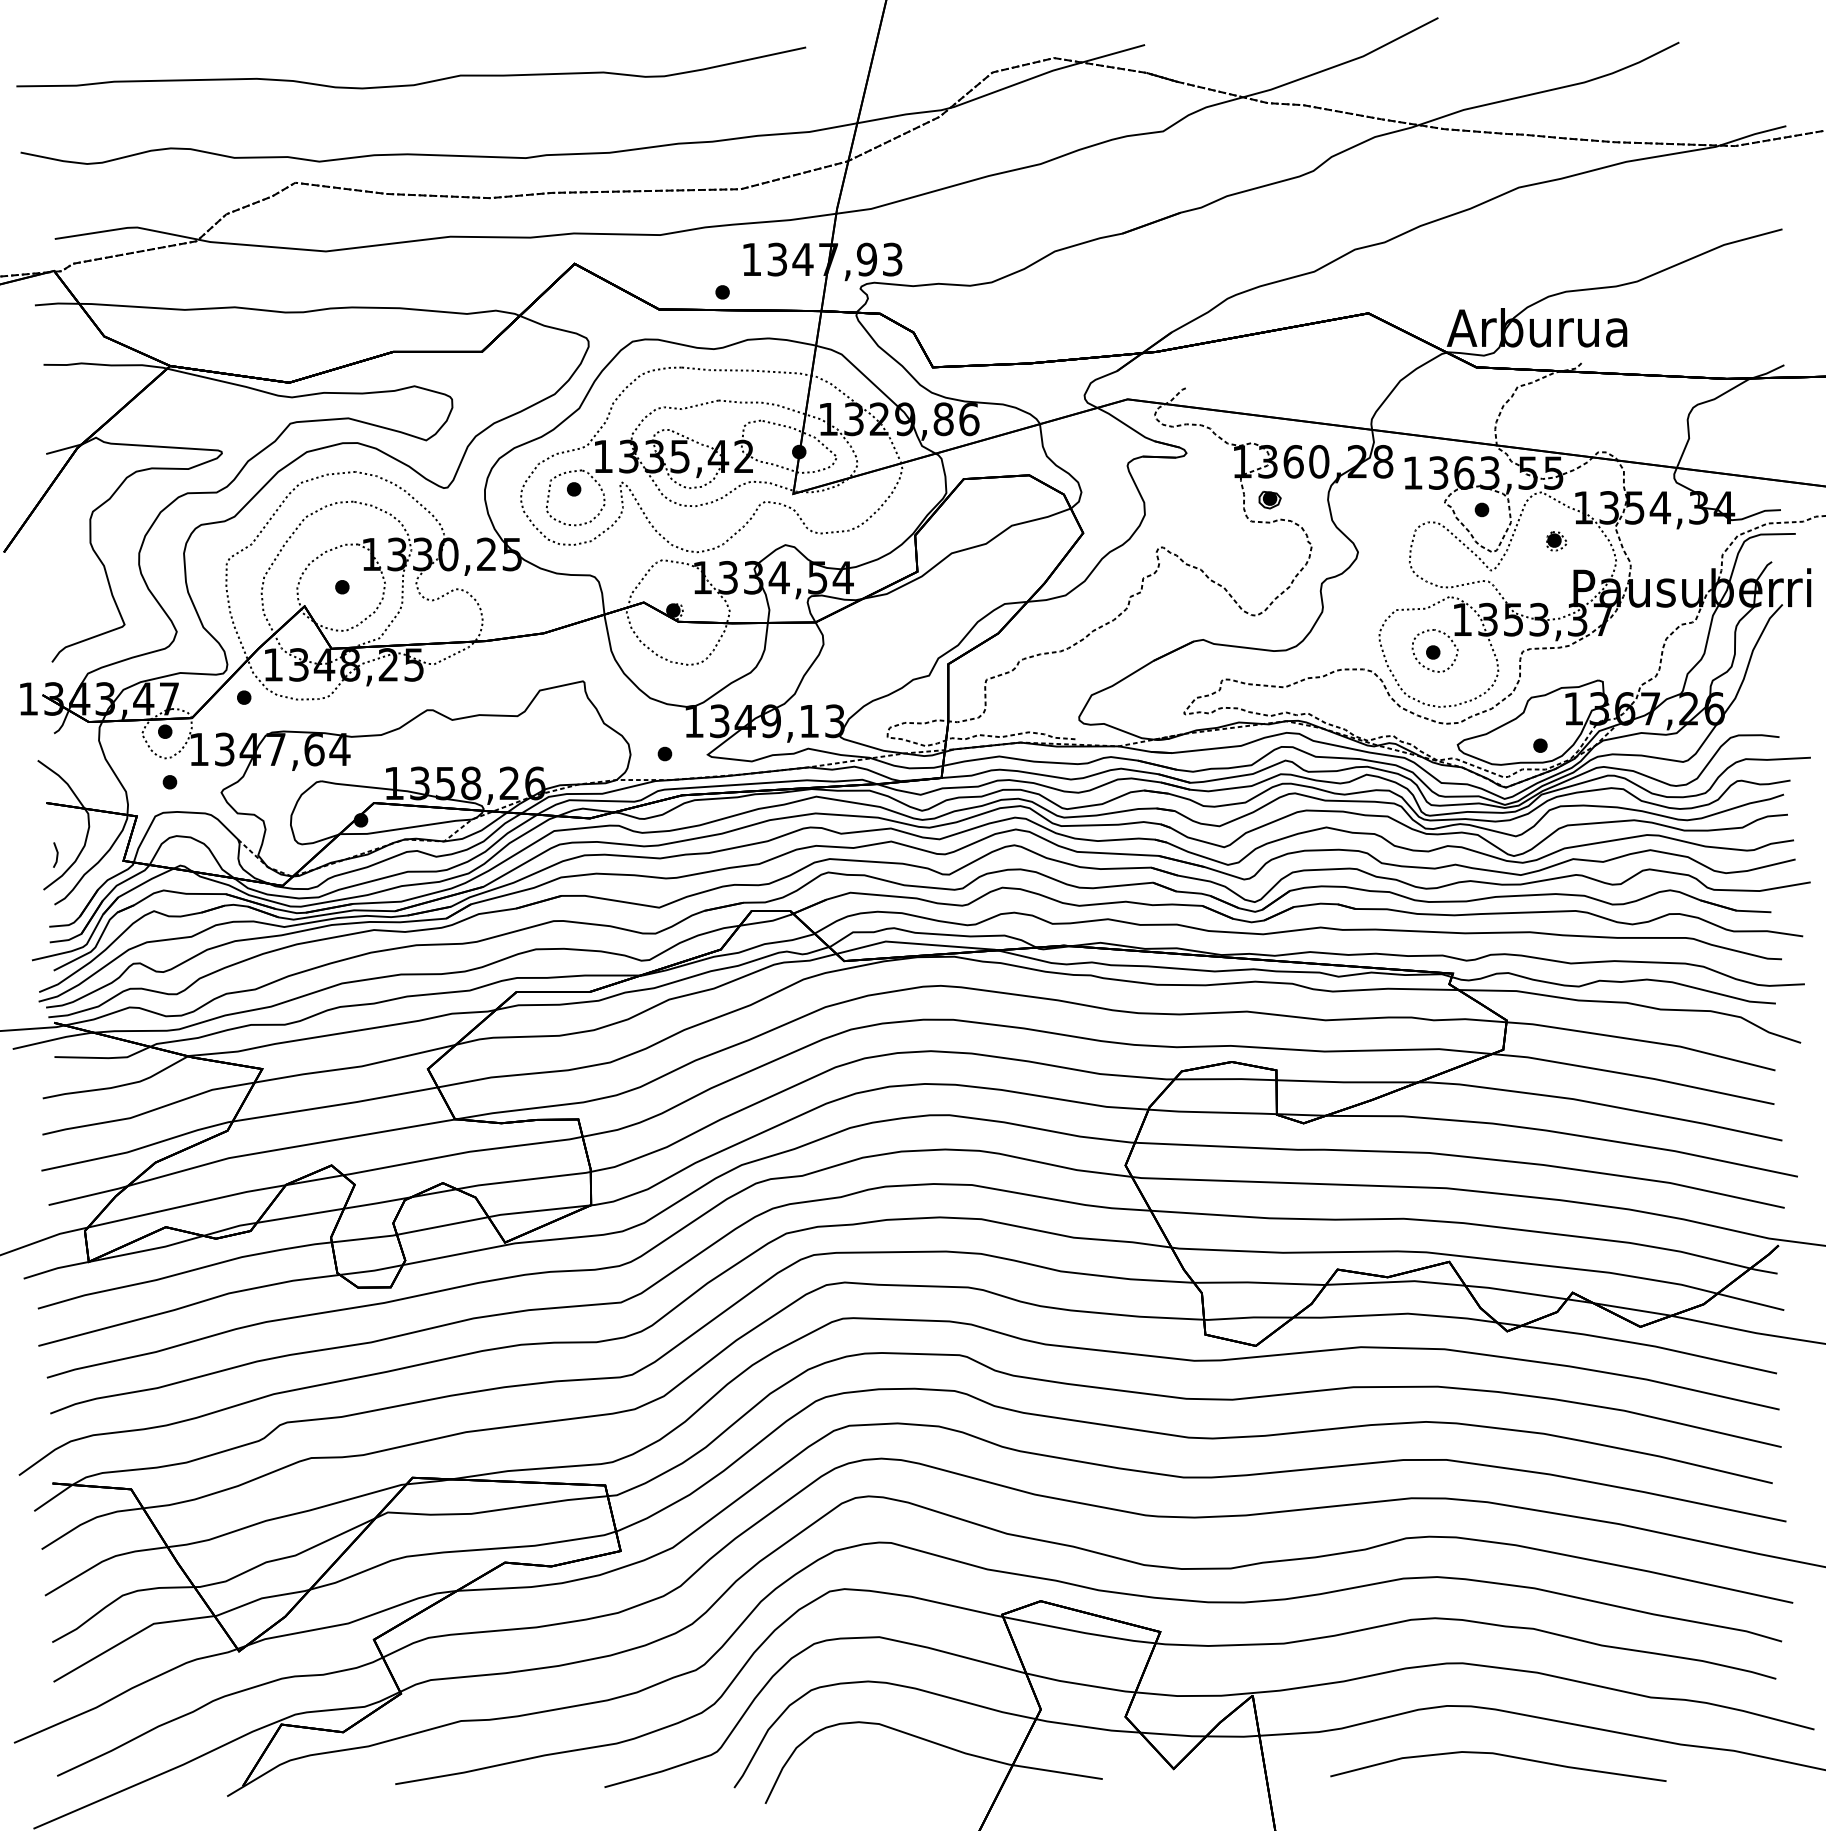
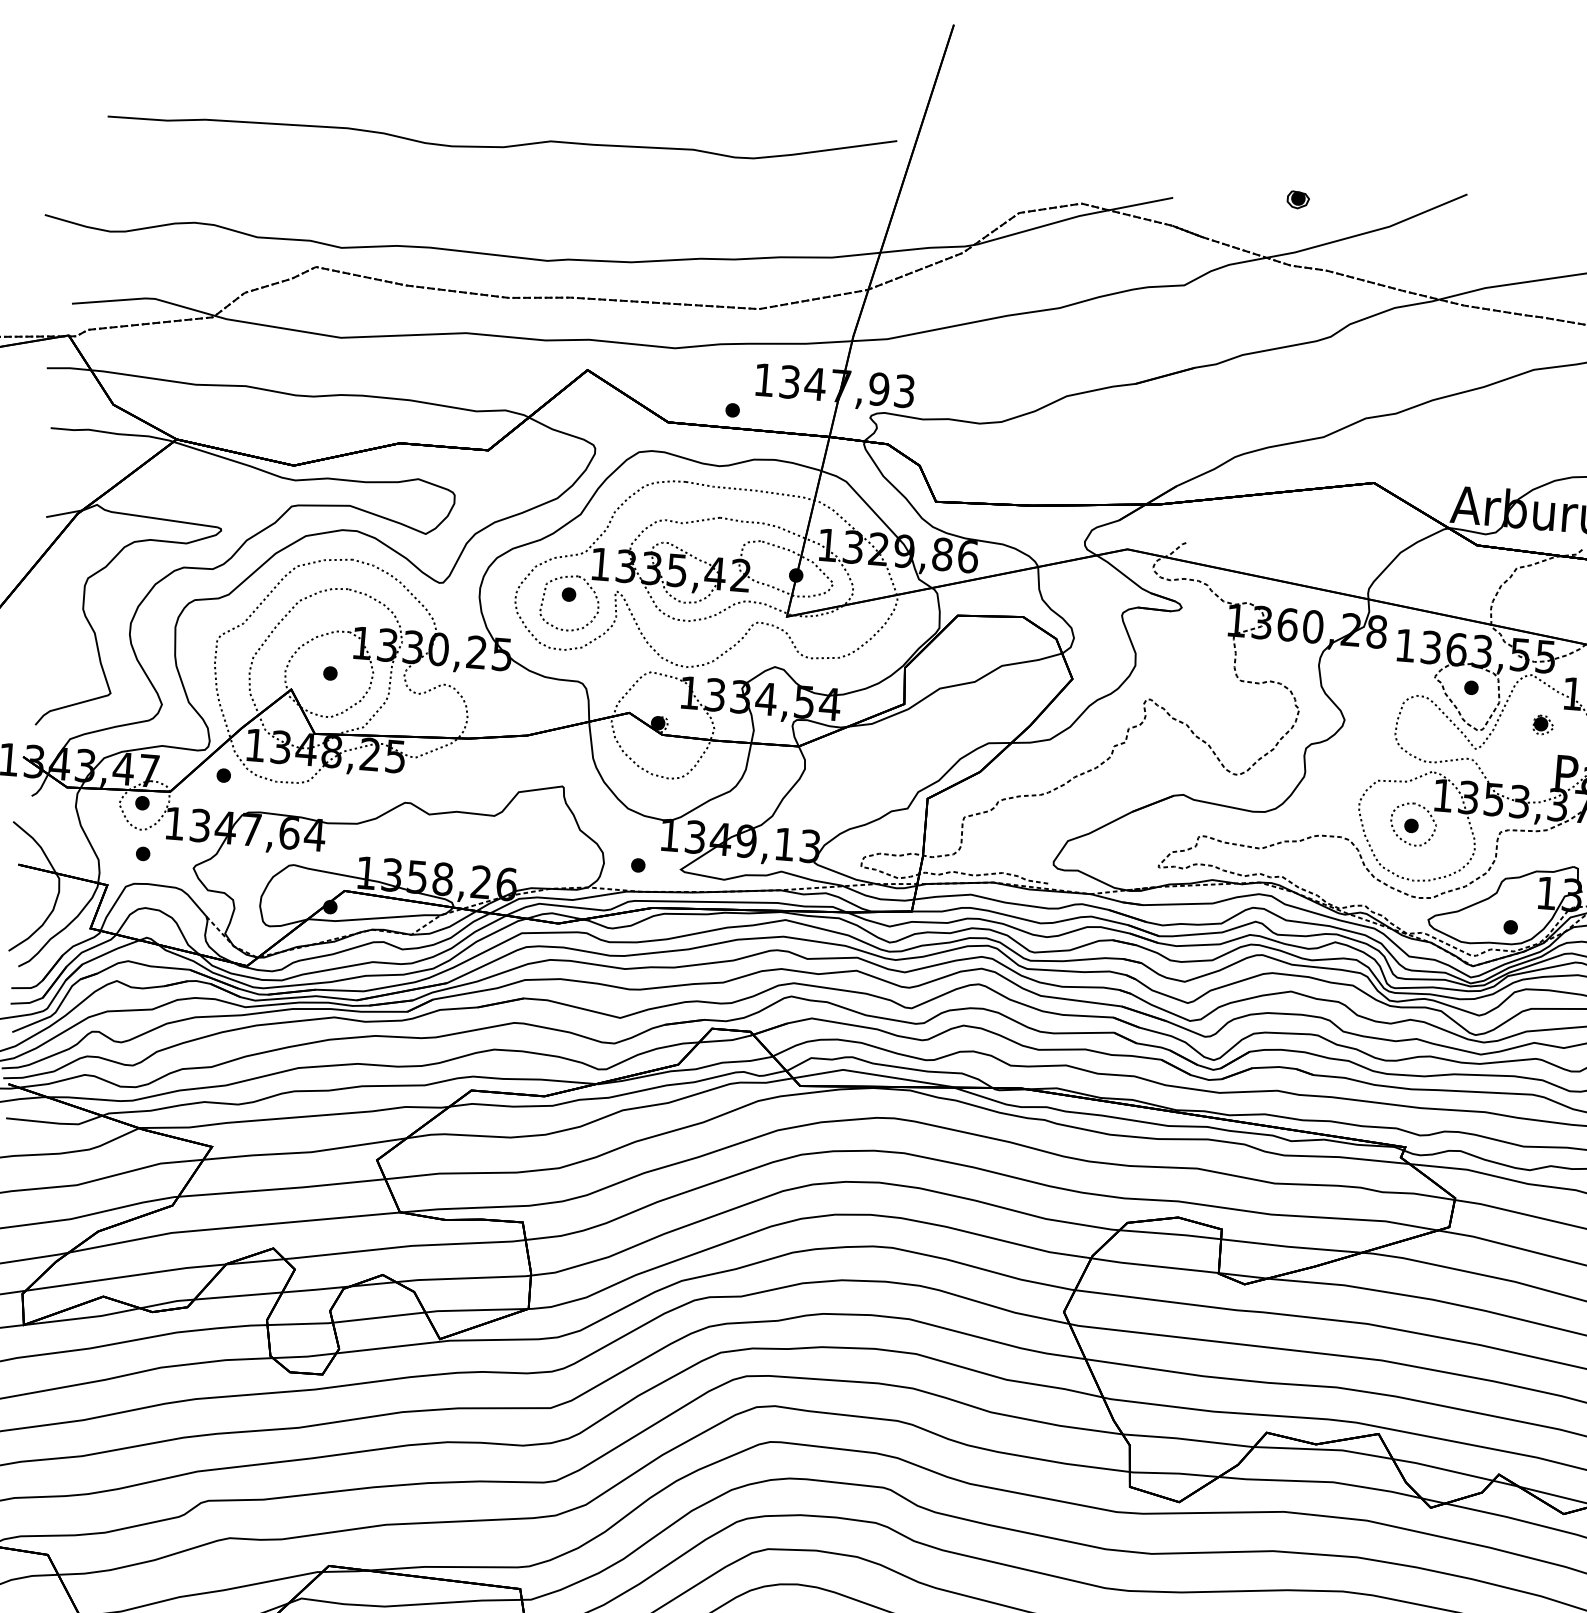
curve: (416, 83) -> (506, 145), moved
part: (1269, 500) -> (1297, 200), moved
line: (56, 854) -> (24, 916), removed

